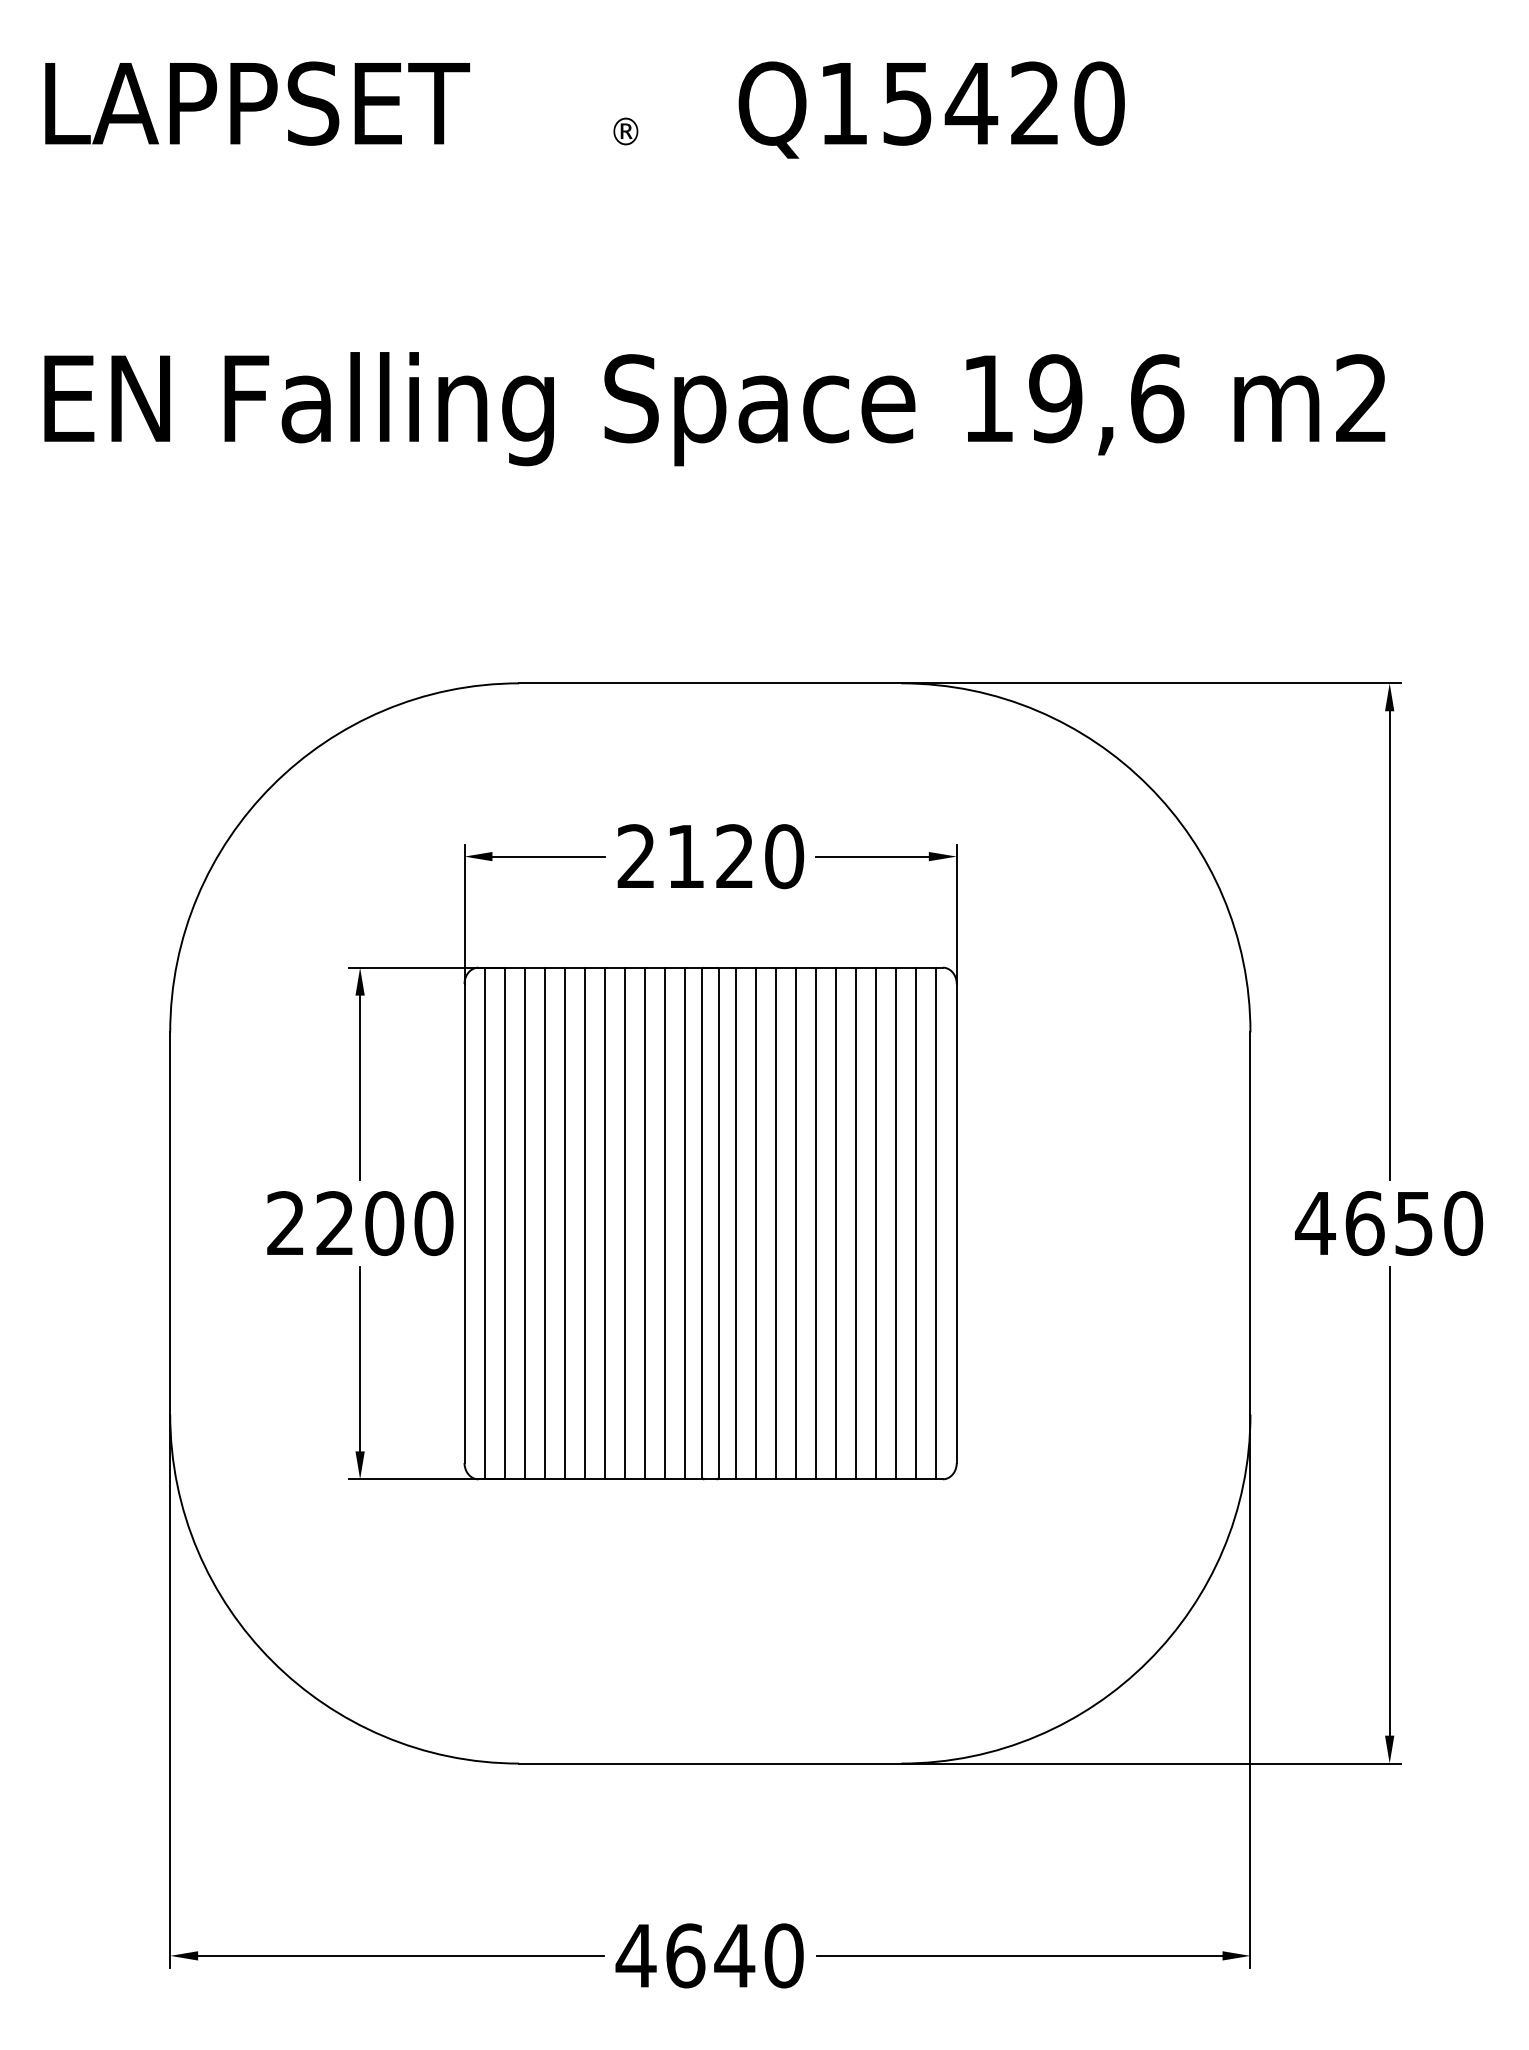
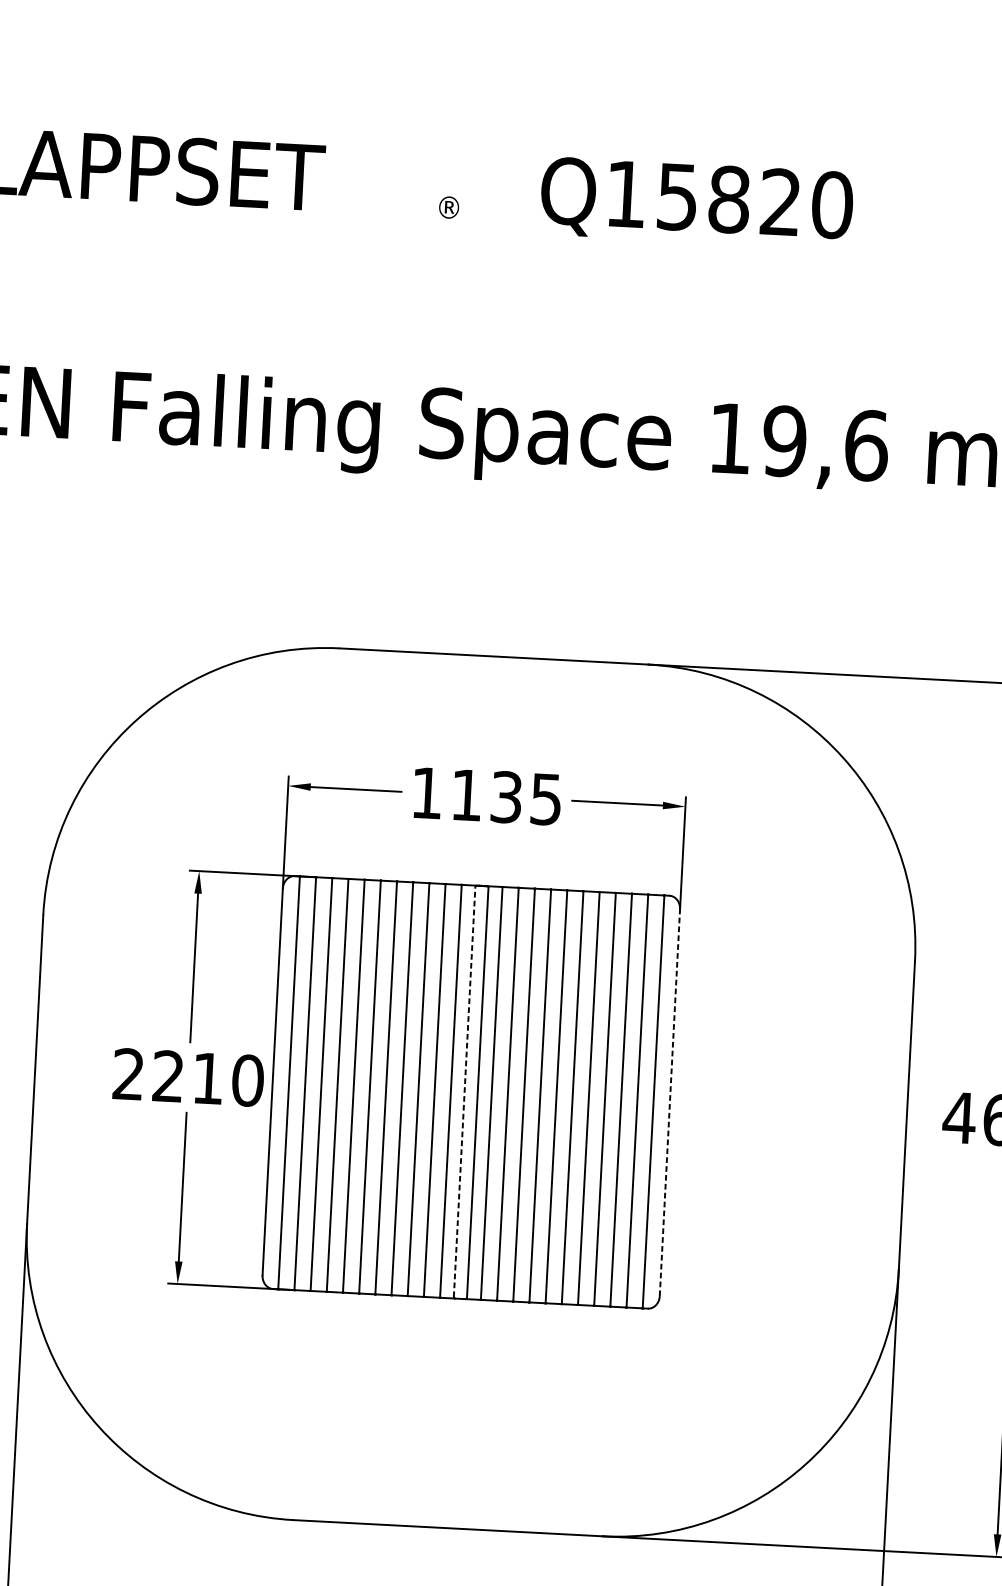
text: (971, 103) -> (729, 199), Q15420 -> Q15820
text: (710, 856) -> (486, 796), 2120 -> 1135
line: (702, 1222) -> (464, 1091), solid -> dashed
text: (384, 1223) -> (208, 1078), 2200 -> 2210
line: (956, 1223) -> (669, 1102), solid -> dashed

